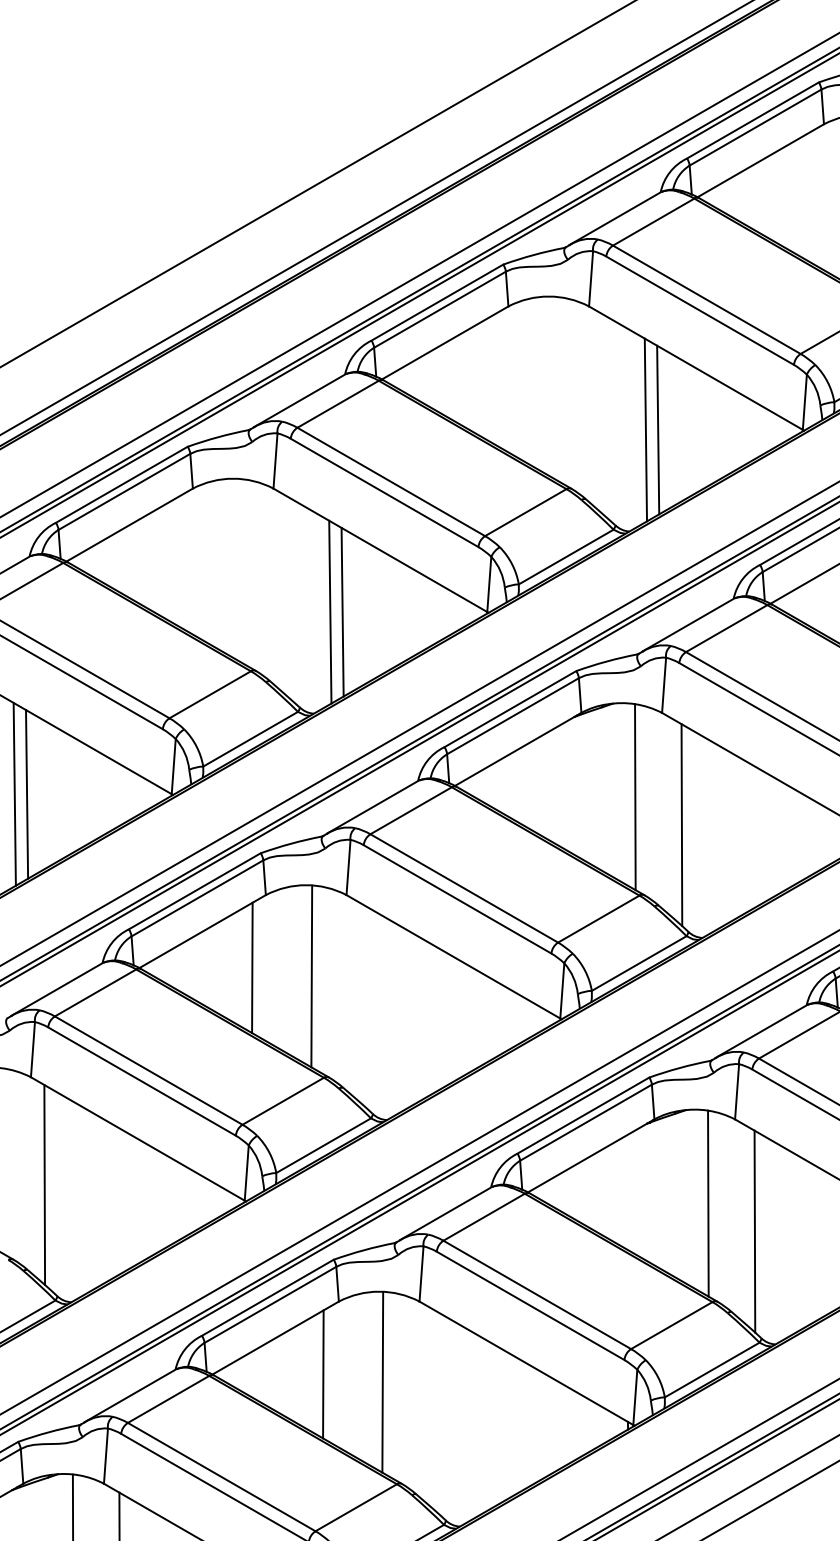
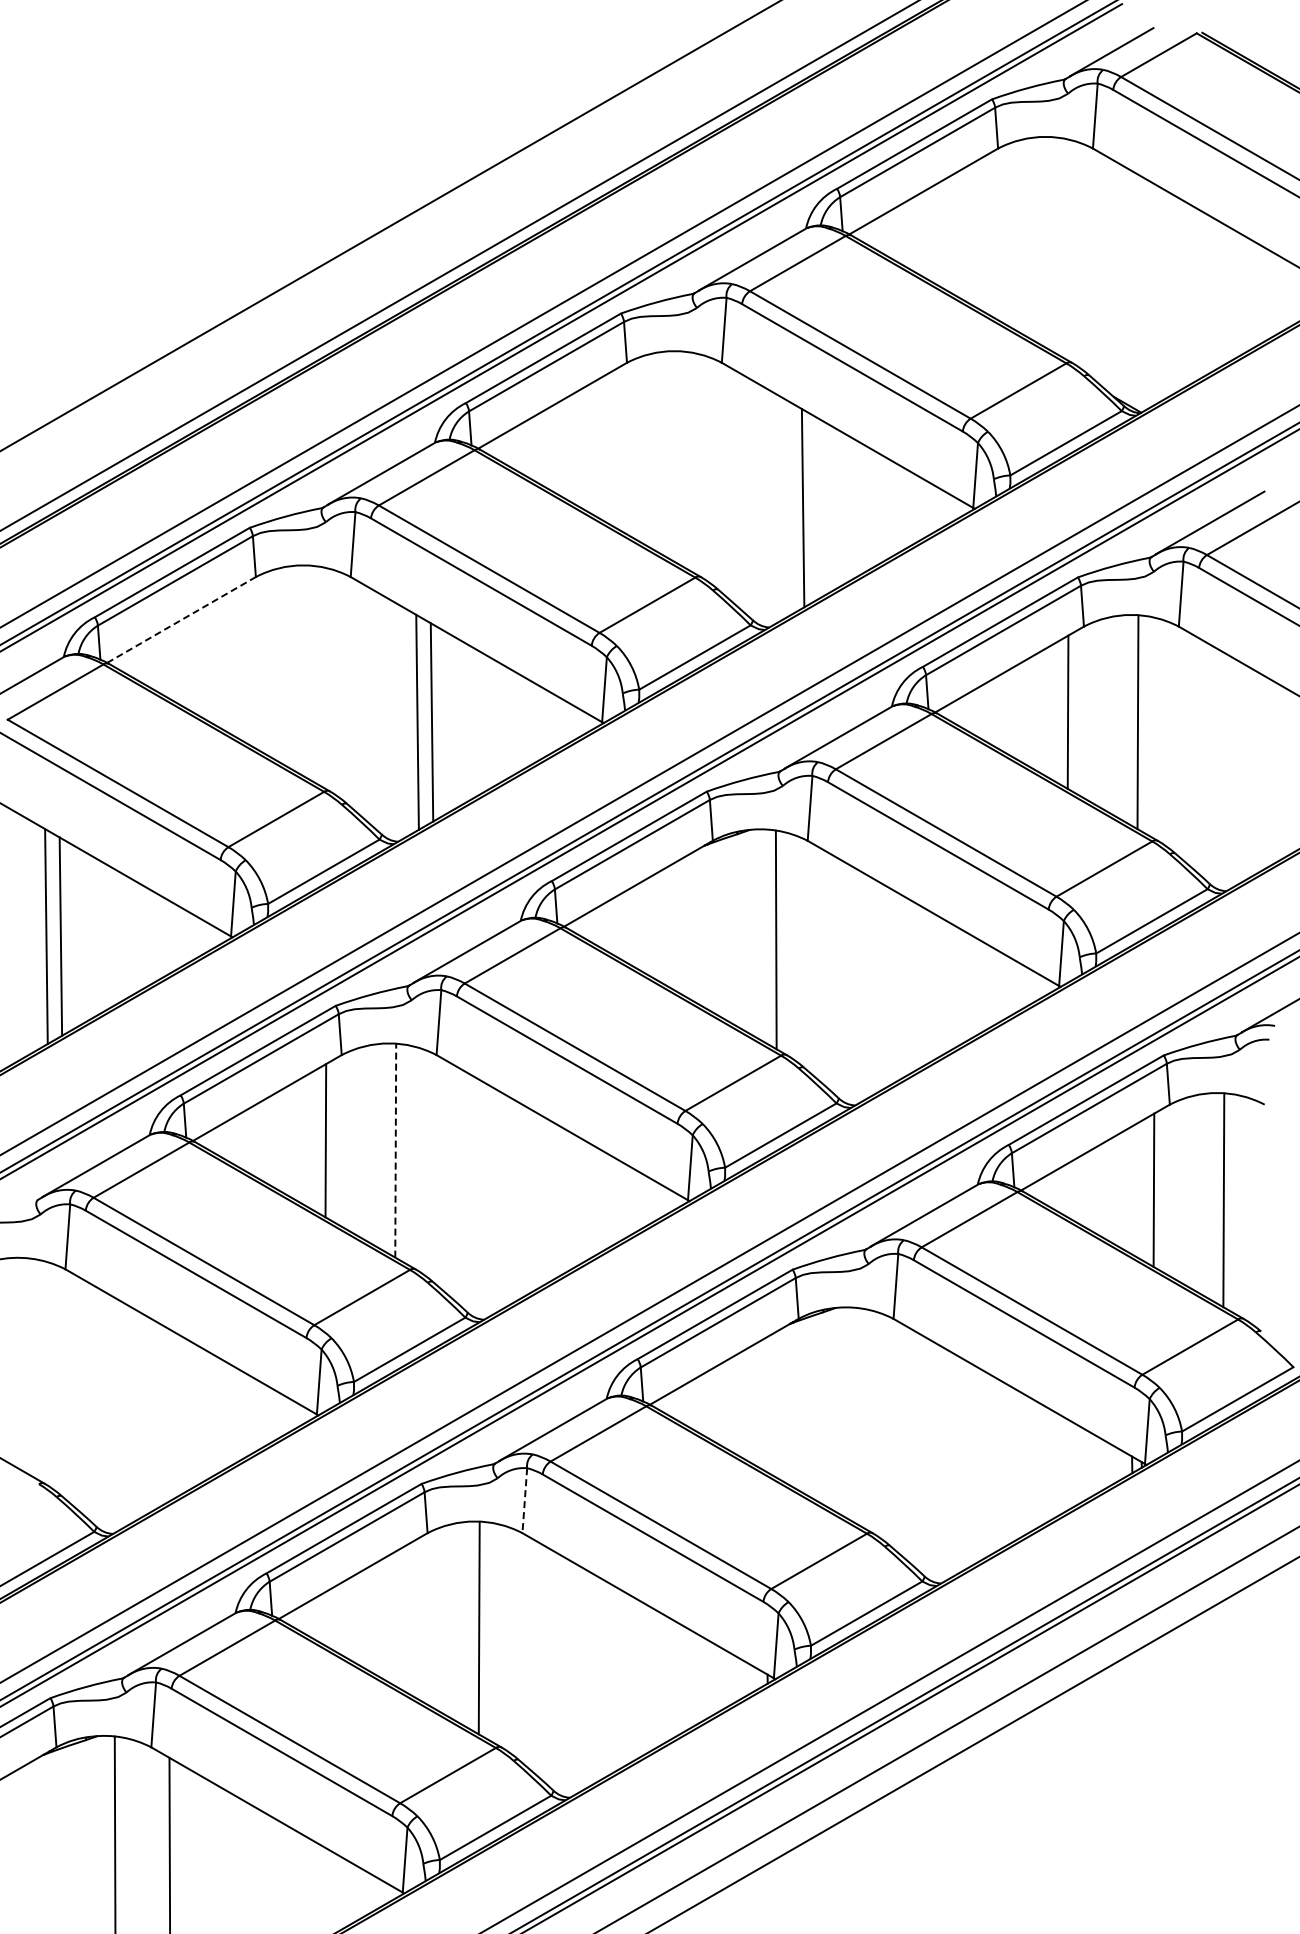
line: (645, 429) -> (788, 507), removed
line: (129, 524) -> (181, 619), solid -> dashed
line: (681, 824) -> (830, 972), removed
line: (311, 976) -> (395, 1150), solid -> dashed
line: (44, 1184) -> (81, 1395), removed
line: (707, 1203) -> (861, 1417), removed
line: (754, 1231) -> (916, 1450), removed
line: (421, 1273) -> (524, 1500), solid -> dashed
line: (323, 1374) -> (409, 1618), removed

